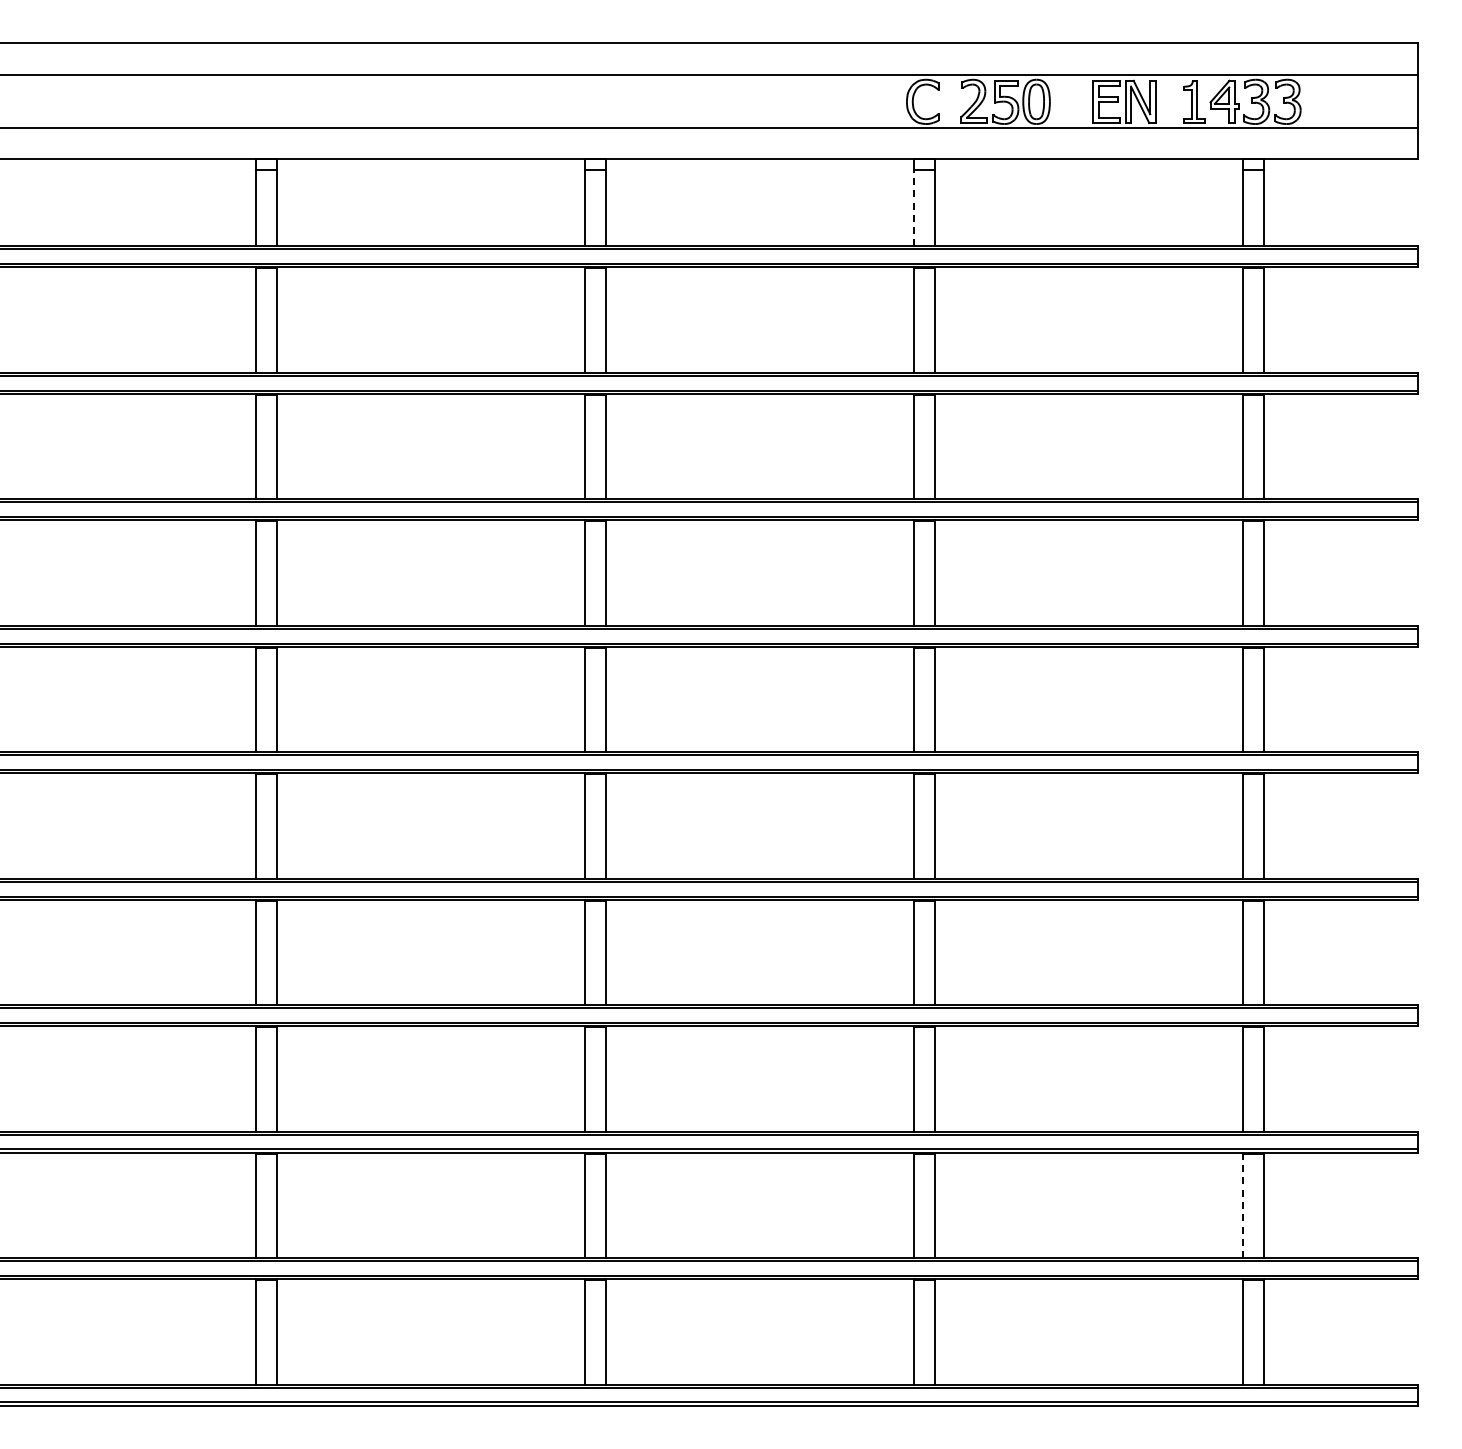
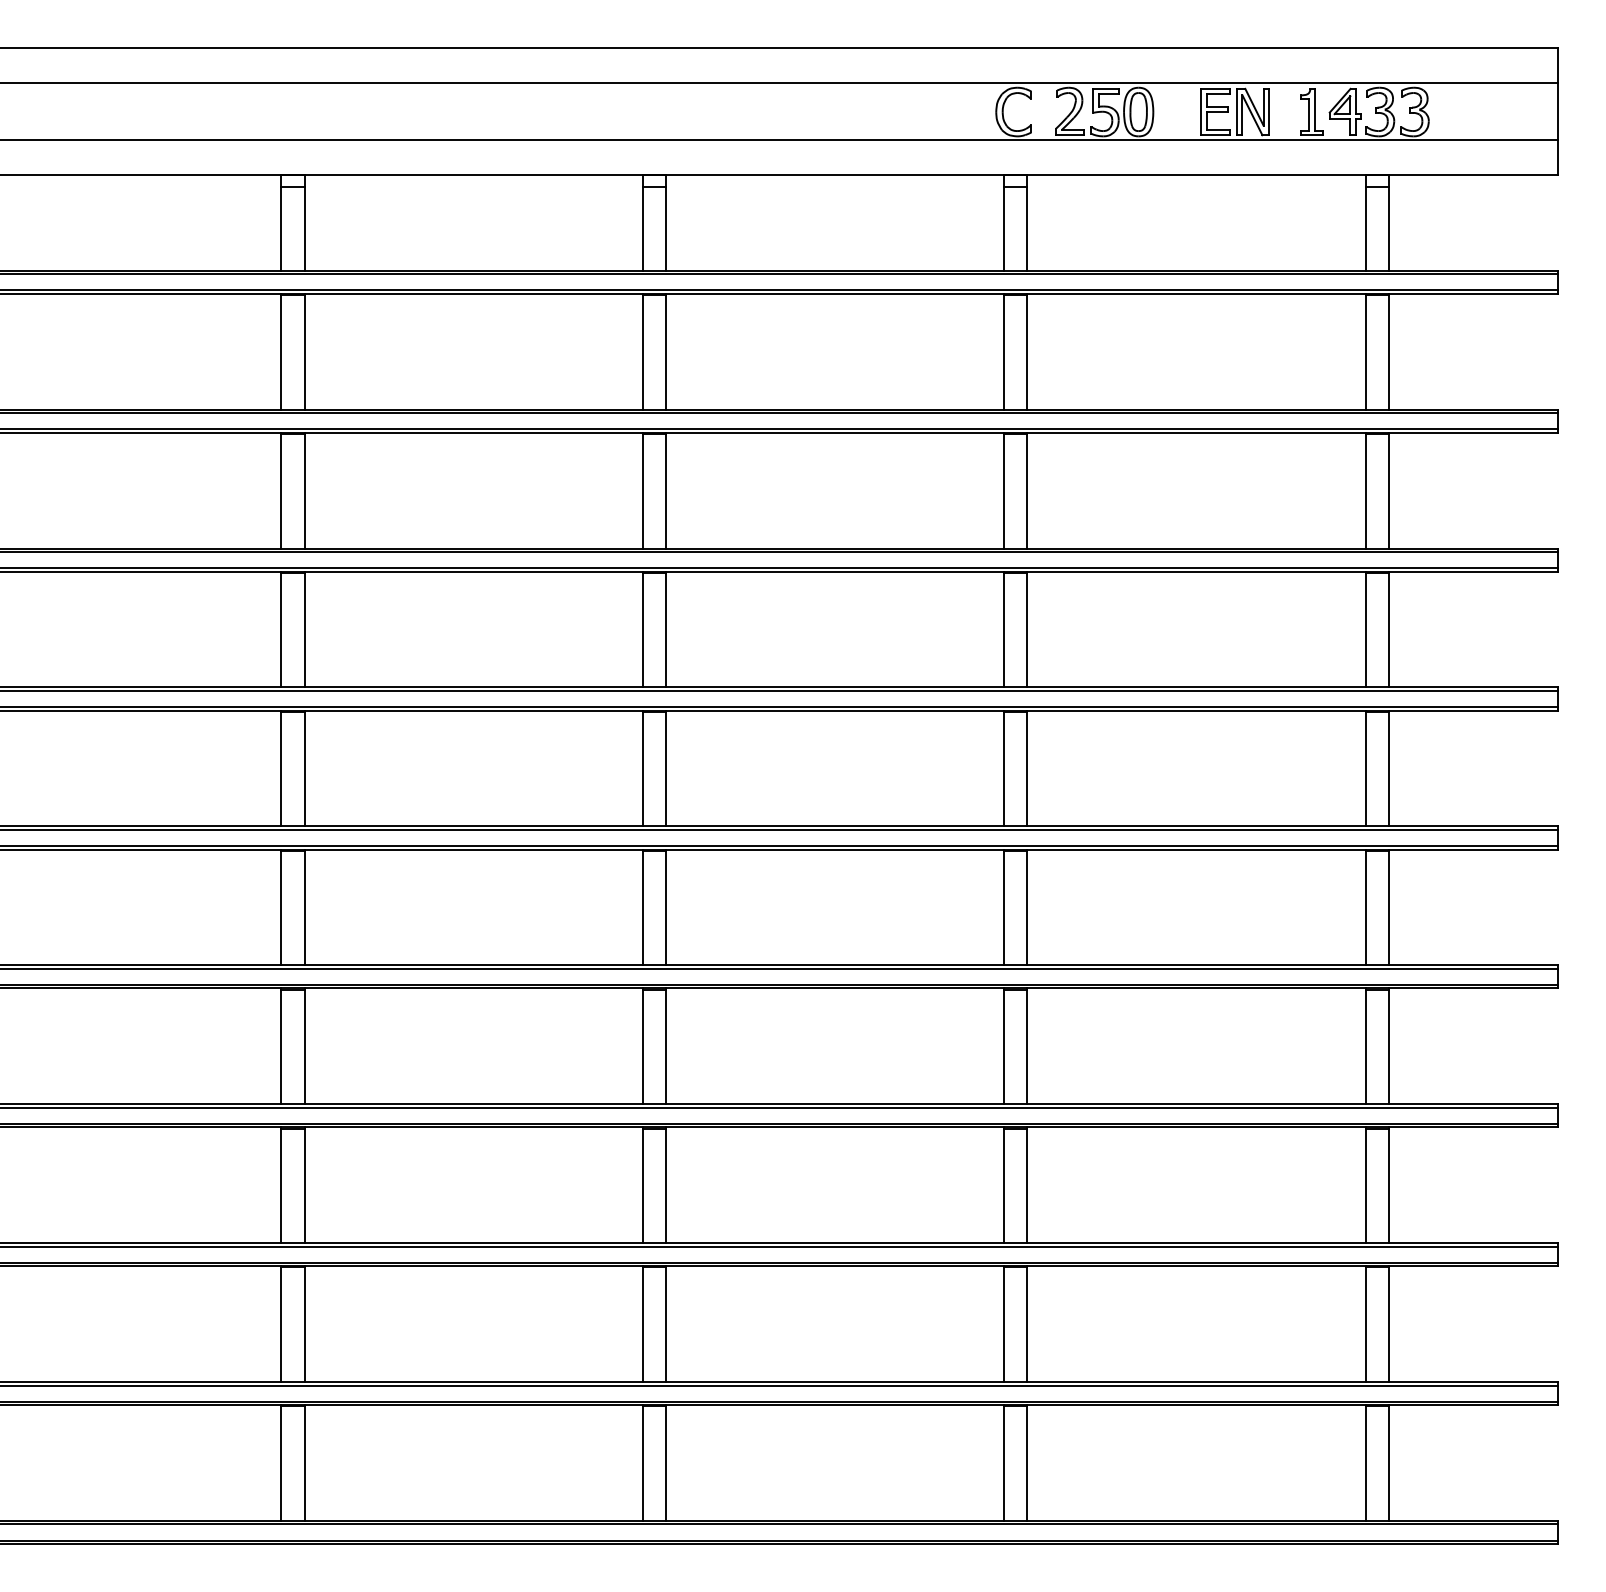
line: (914, 207) -> (1004, 228), dashed -> solid
line: (1243, 1205) -> (1365, 1324), dashed -> solid

